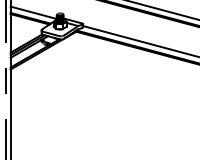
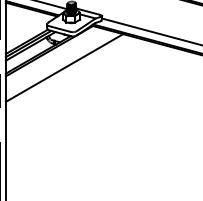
line: (54, 62) -> (64, 66), added

